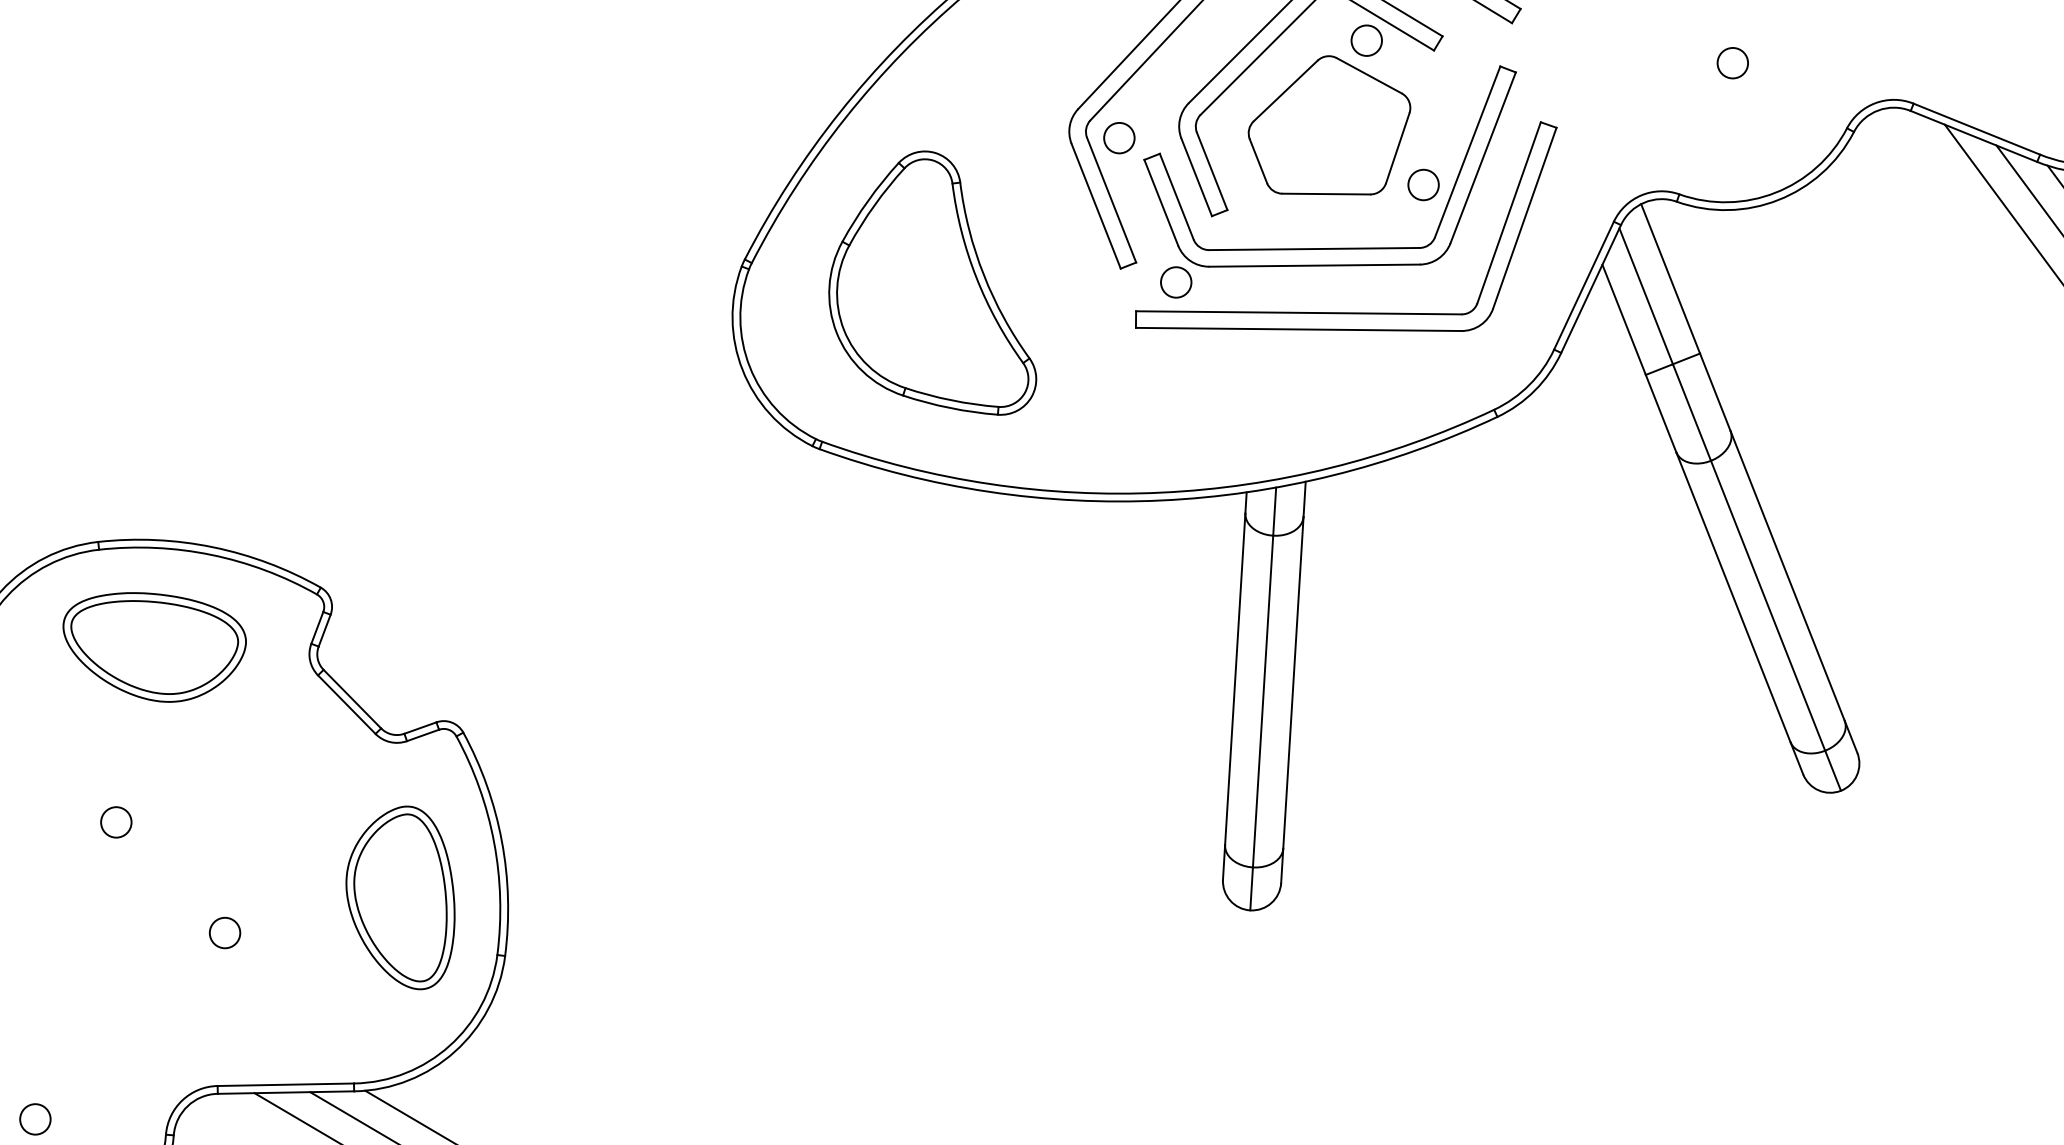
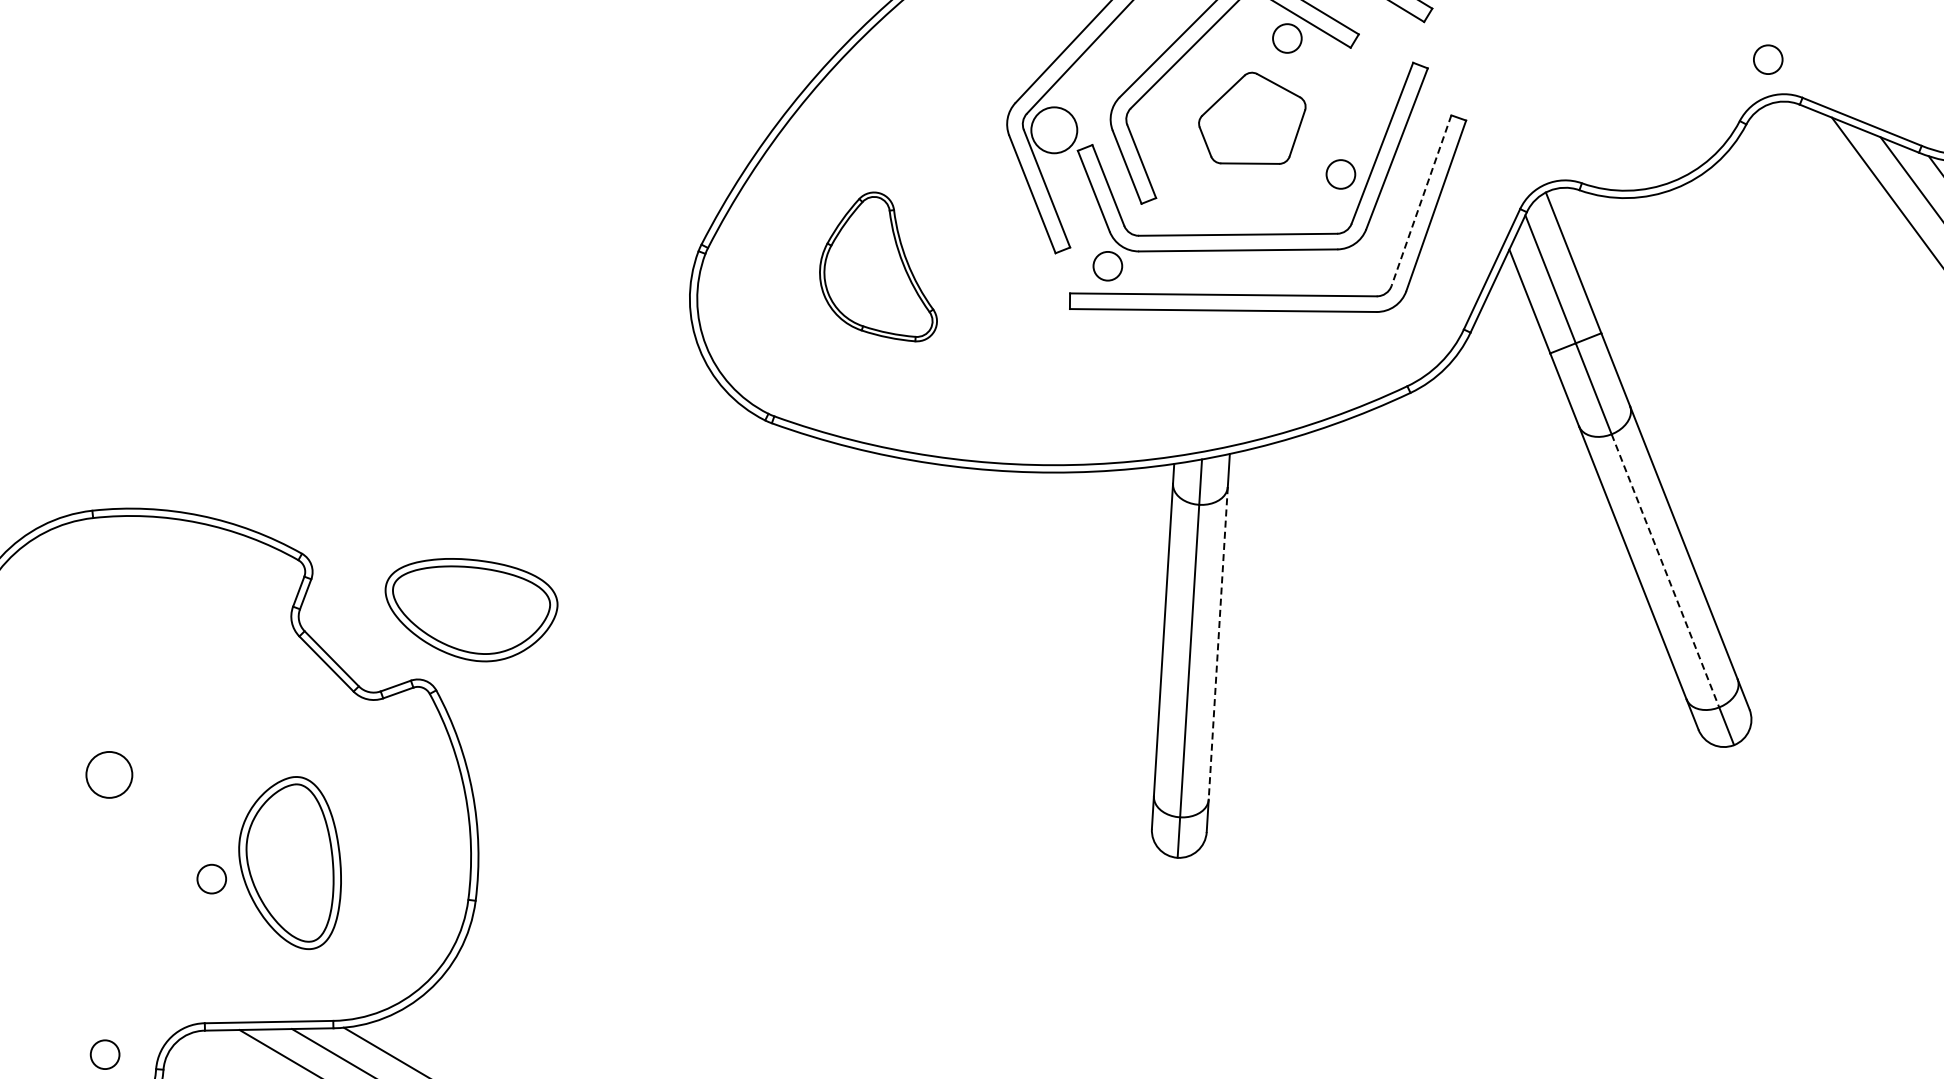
circle: (1733, 62) -> (1768, 59), moved
part: (1329, 125) -> (1252, 118), size x0.7
circle: (1118, 137) -> (1053, 129), size x1.6
line: (1509, 213) -> (1421, 201), solid -> dashed
part: (932, 282) -> (878, 266), size x0.6
line: (1768, 605) -> (1665, 570), solid -> dashed
part: (154, 647) -> (471, 610), moved
line: (1293, 682) -> (1218, 643), solid -> dashed
circle: (116, 821) -> (109, 774), size x1.6
part: (399, 897) -> (289, 862), moved
circle: (34, 1119) -> (104, 1054), moved

